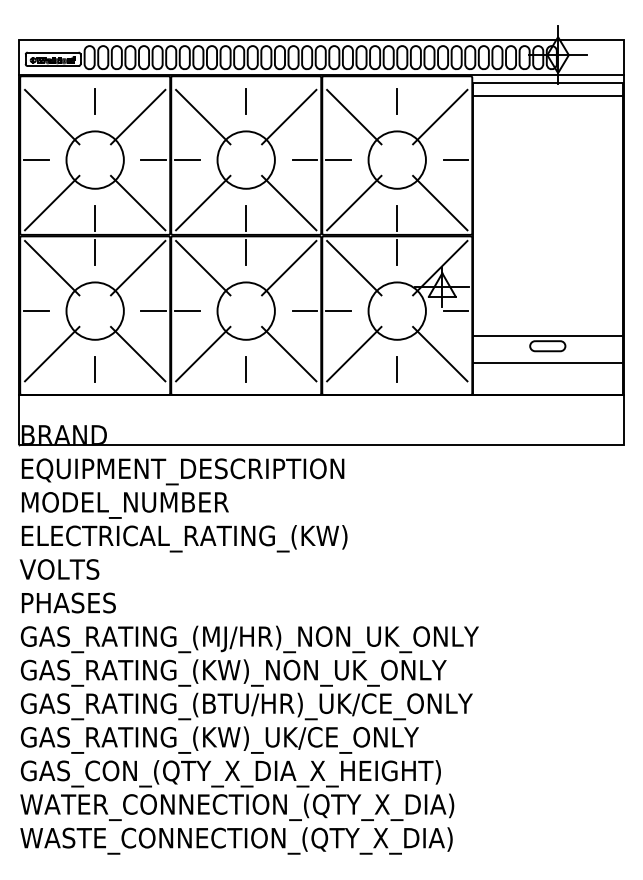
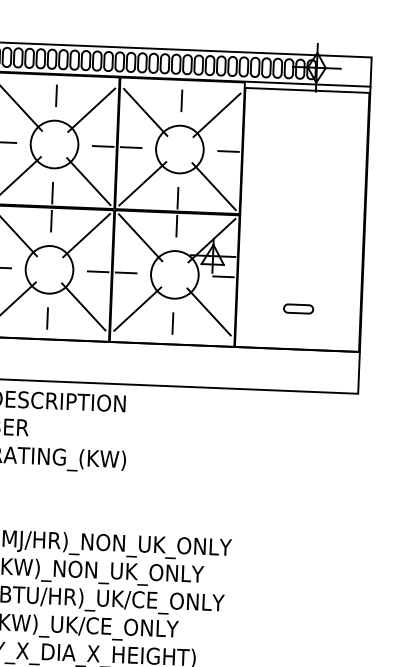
line: (547, 95) -> (306, 100), removed
line: (547, 335) -> (298, 300), removed
line: (547, 363) -> (297, 323), removed

